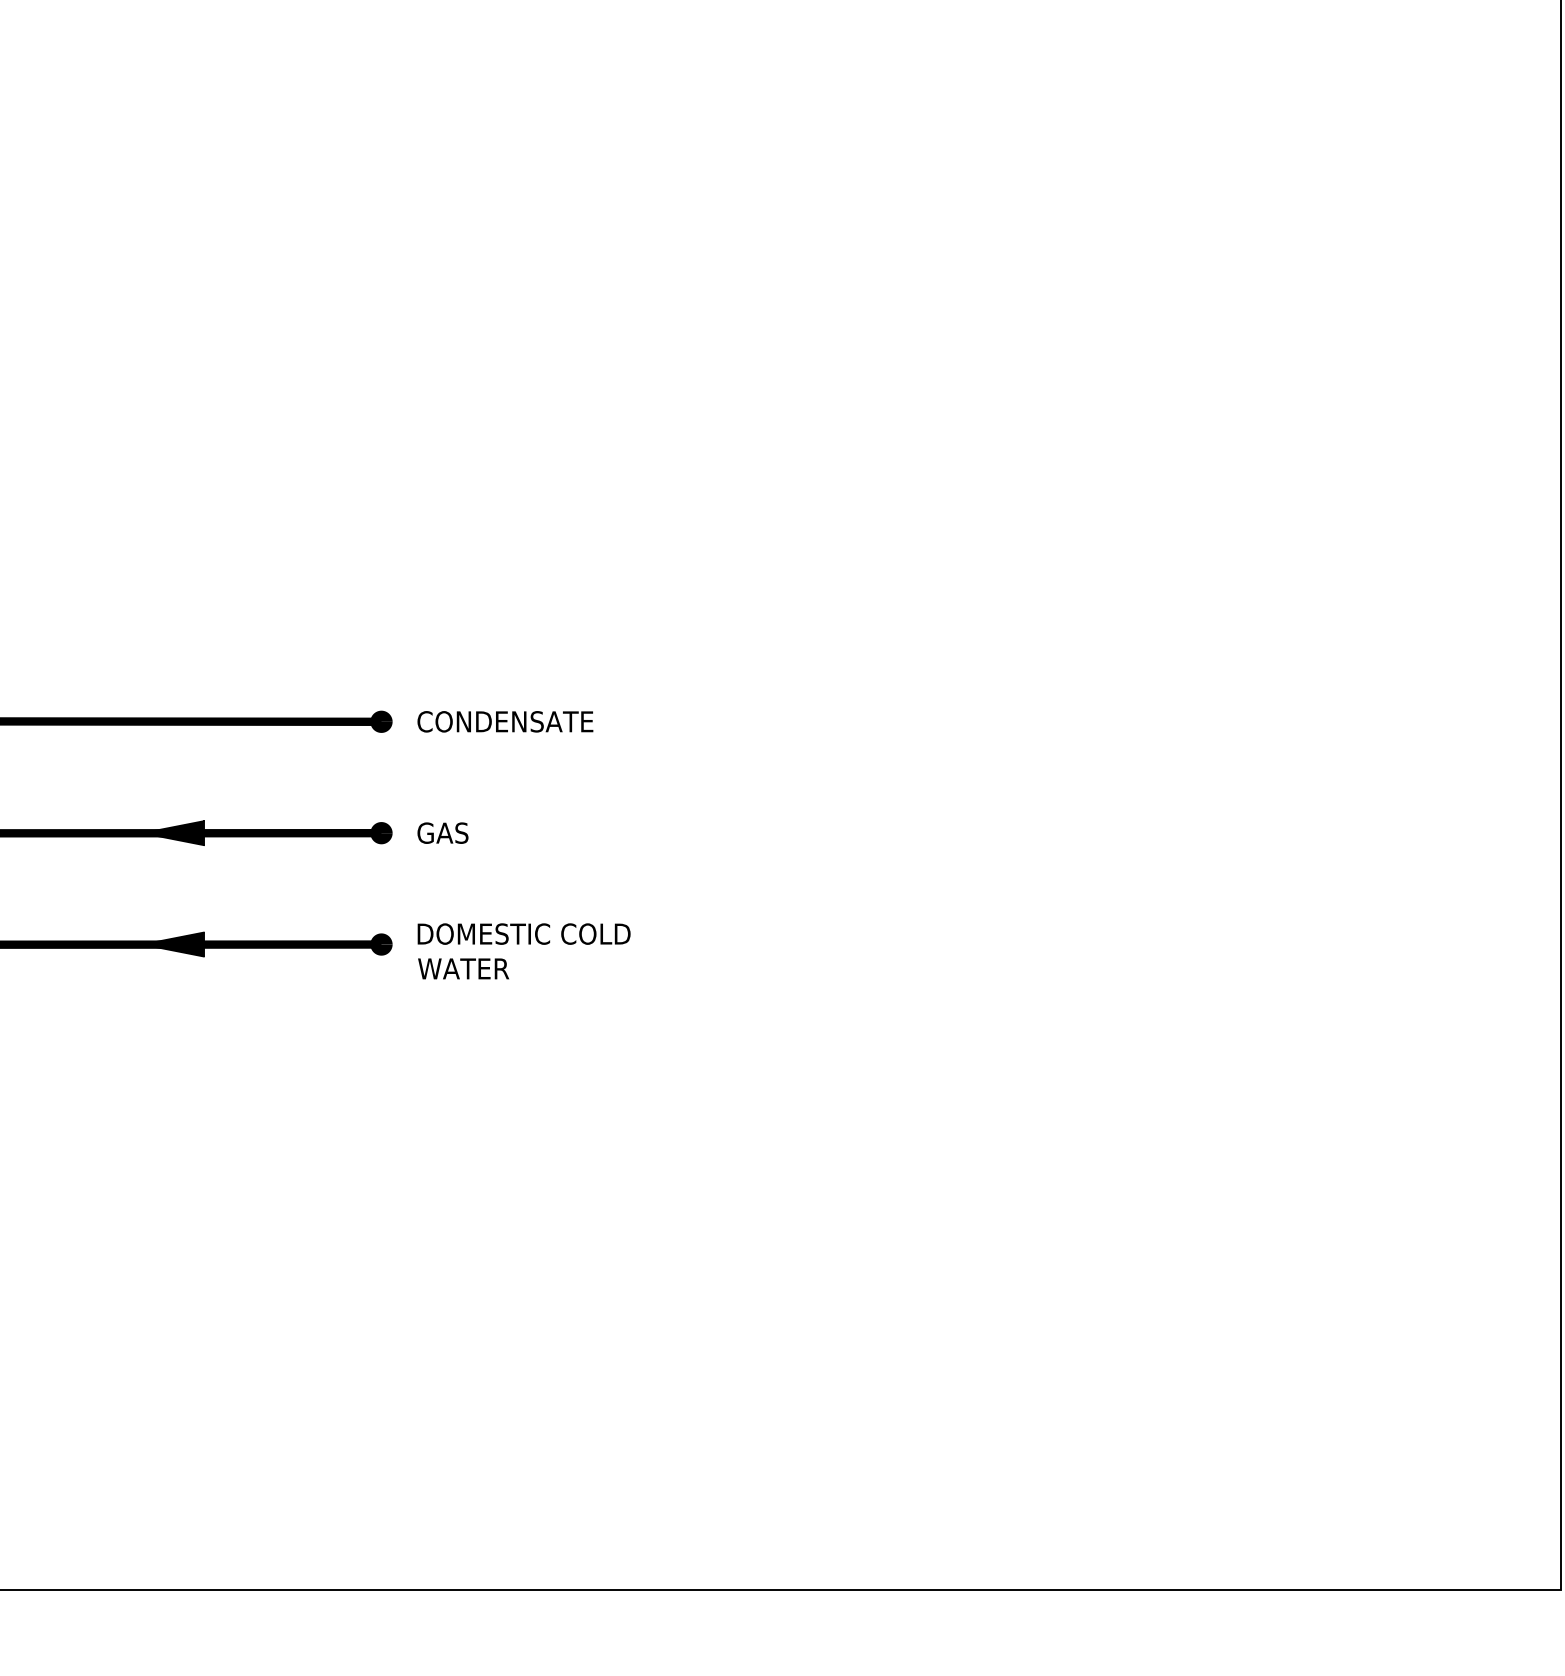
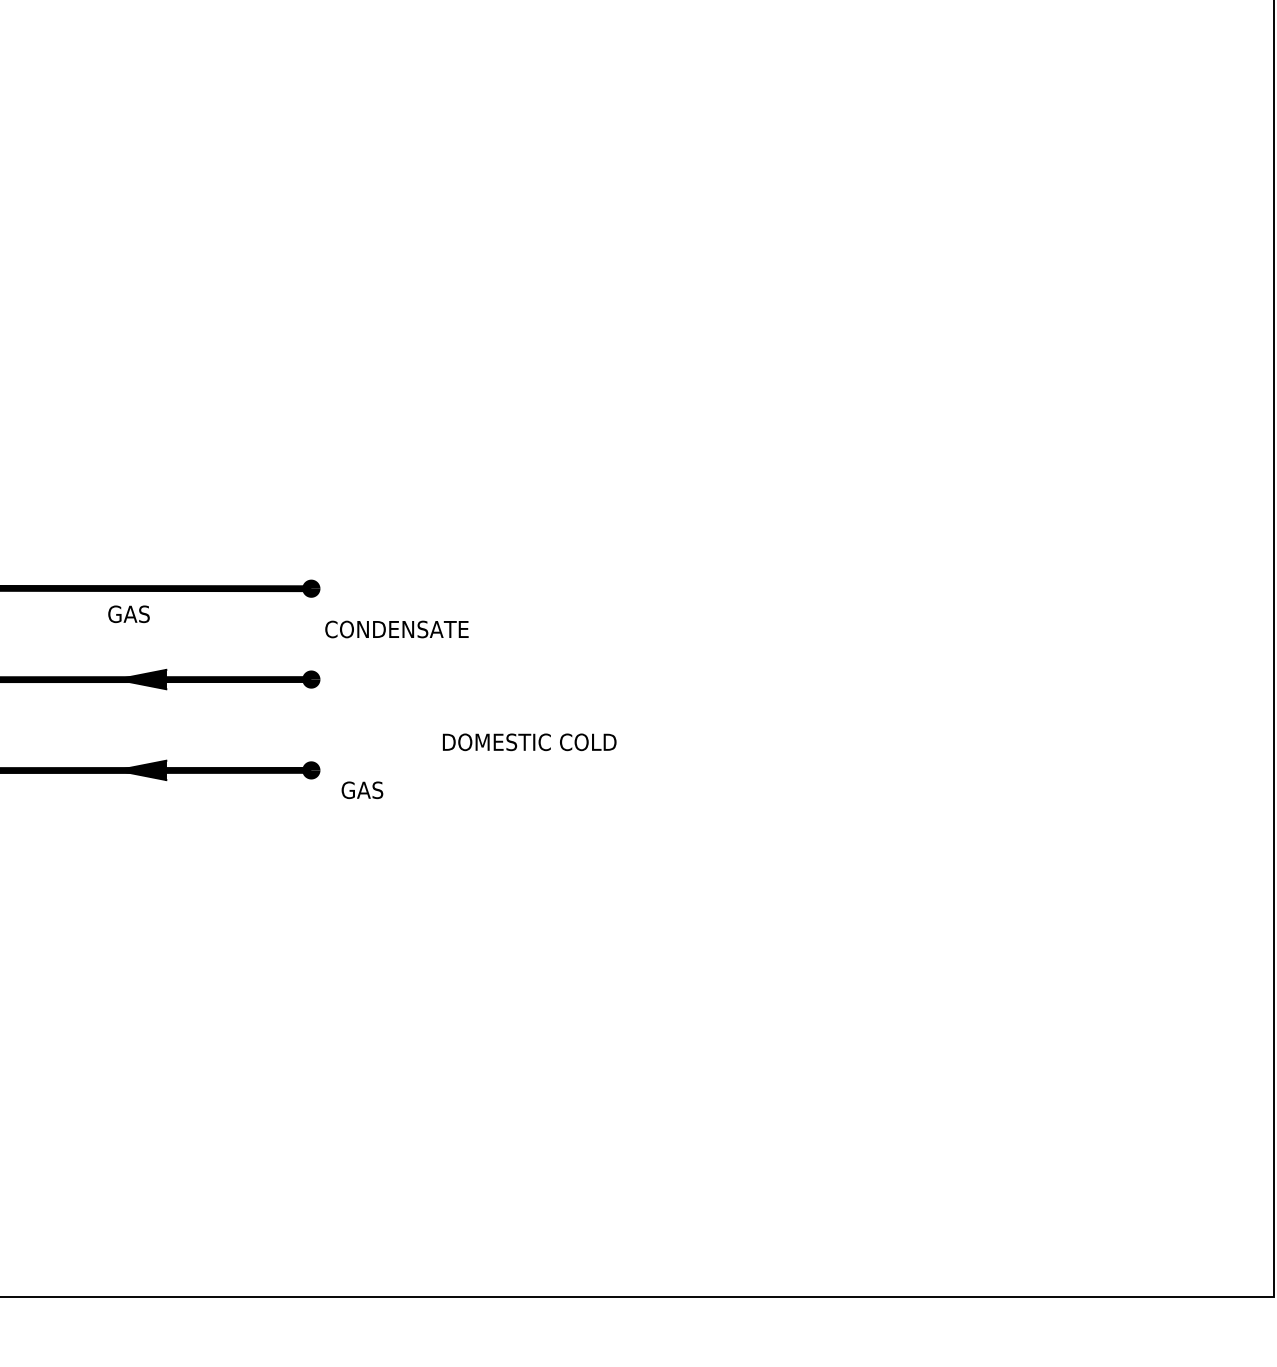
text: (505, 721) -> (397, 629), moved
text: (442, 832) -> (128, 613), moved
text: (523, 933) -> (529, 741), moved
text: (463, 968) -> (378, 789), WATER -> GAS

